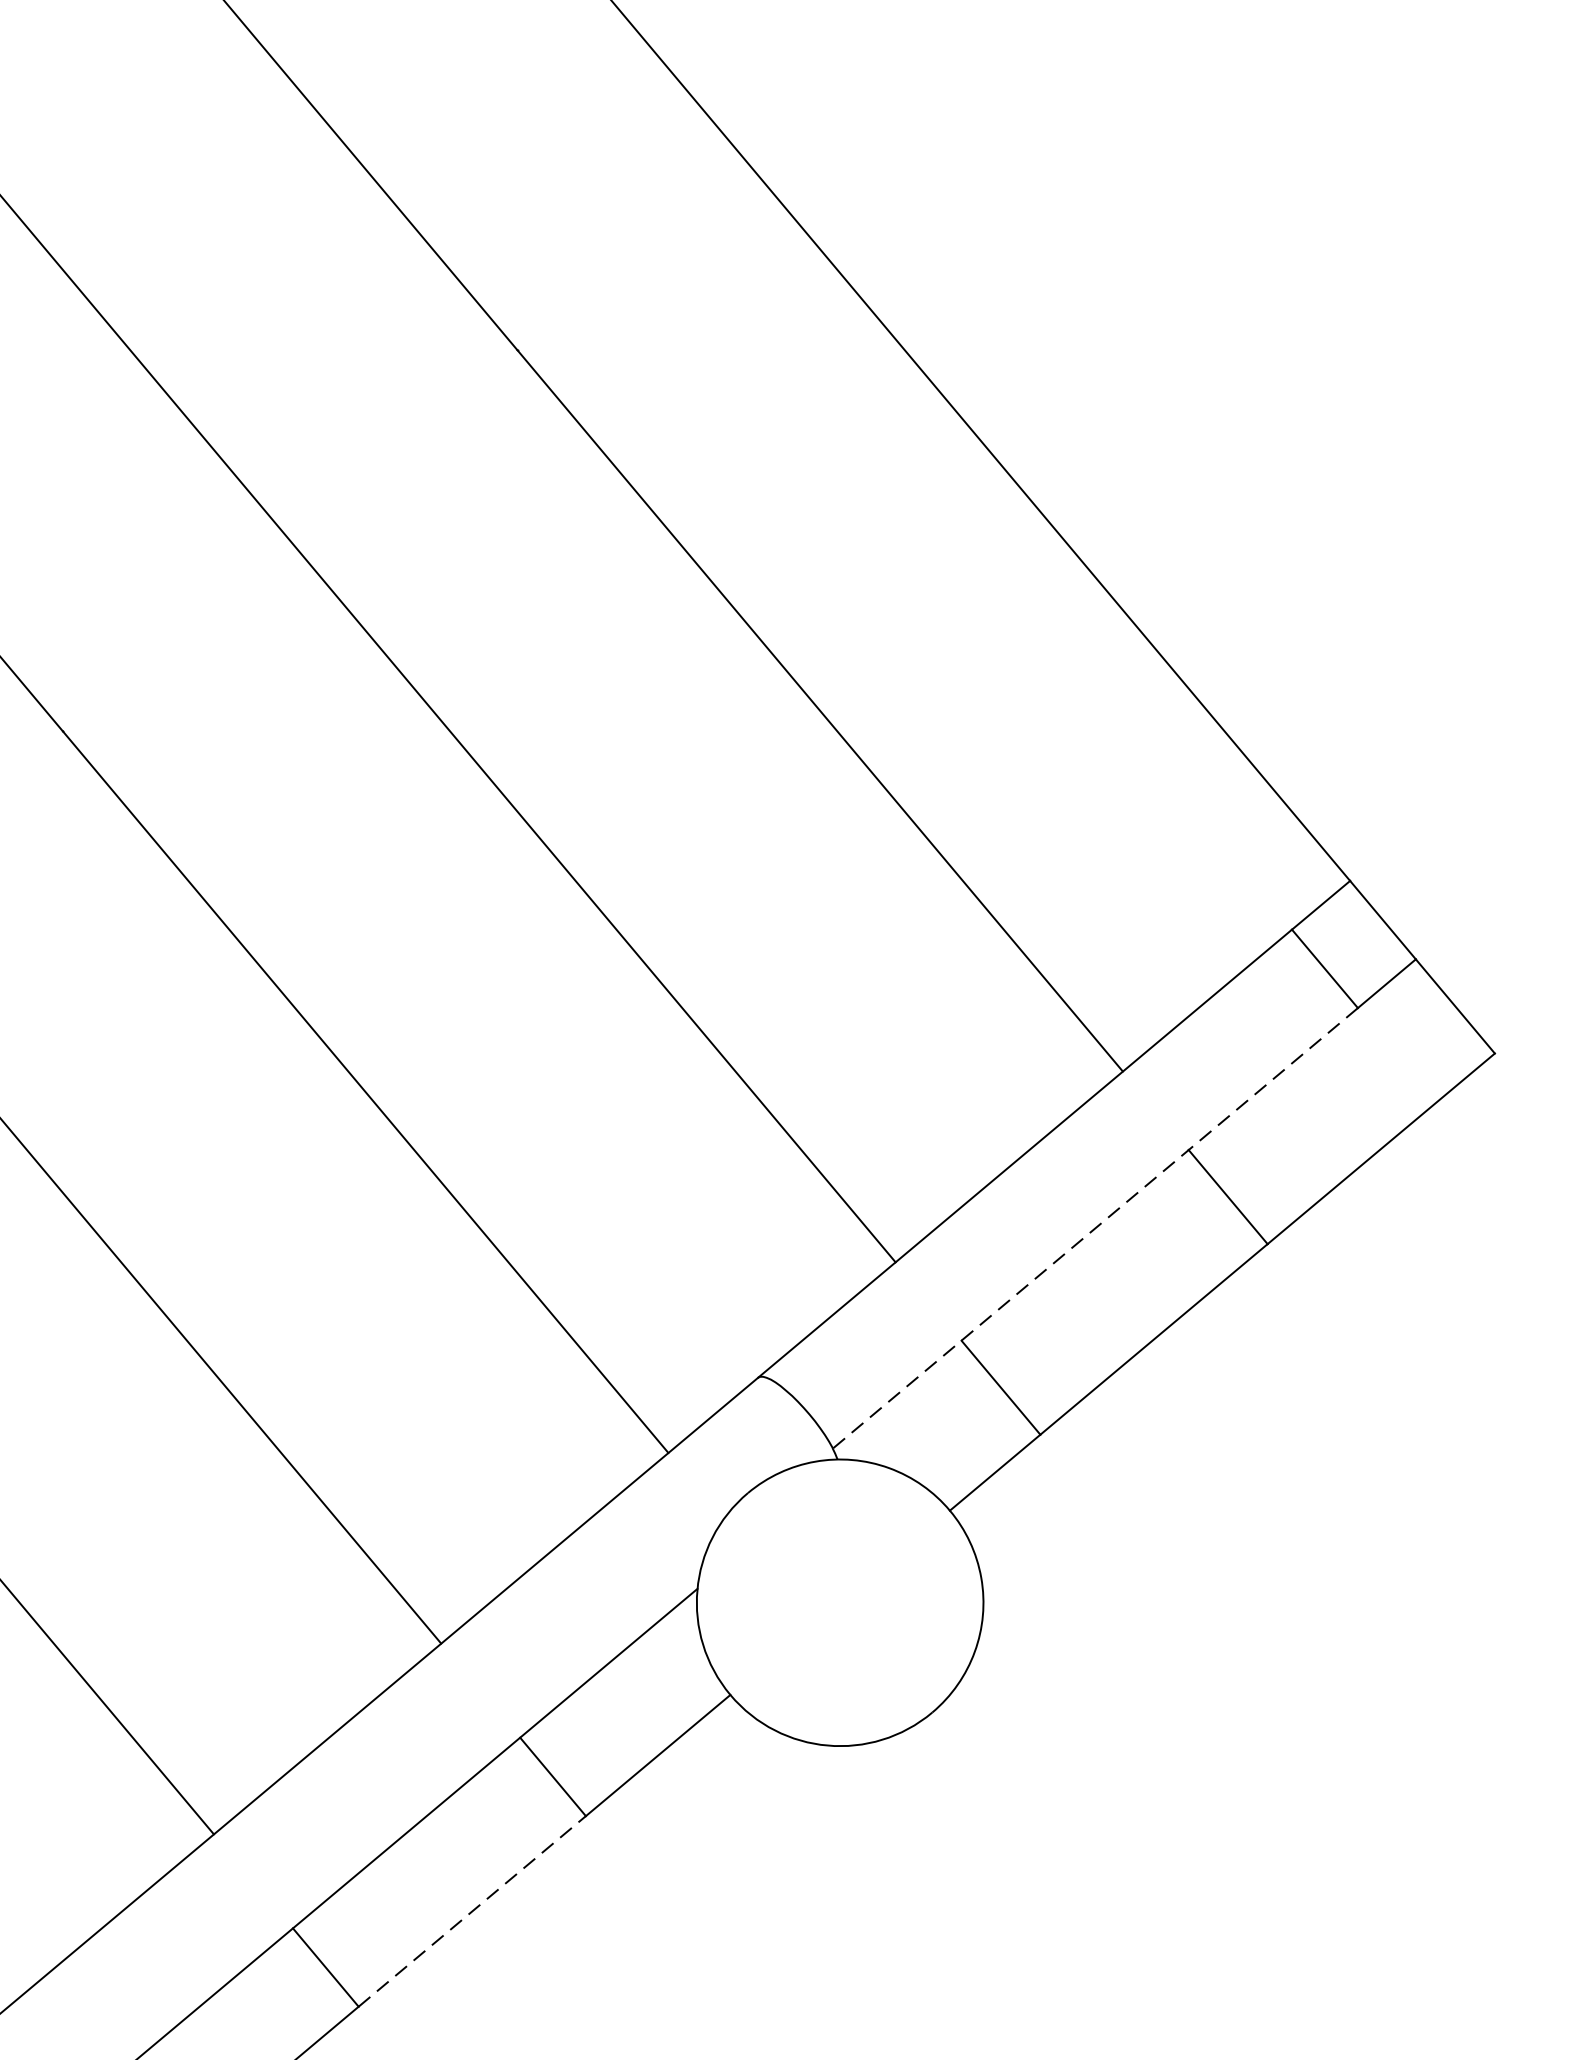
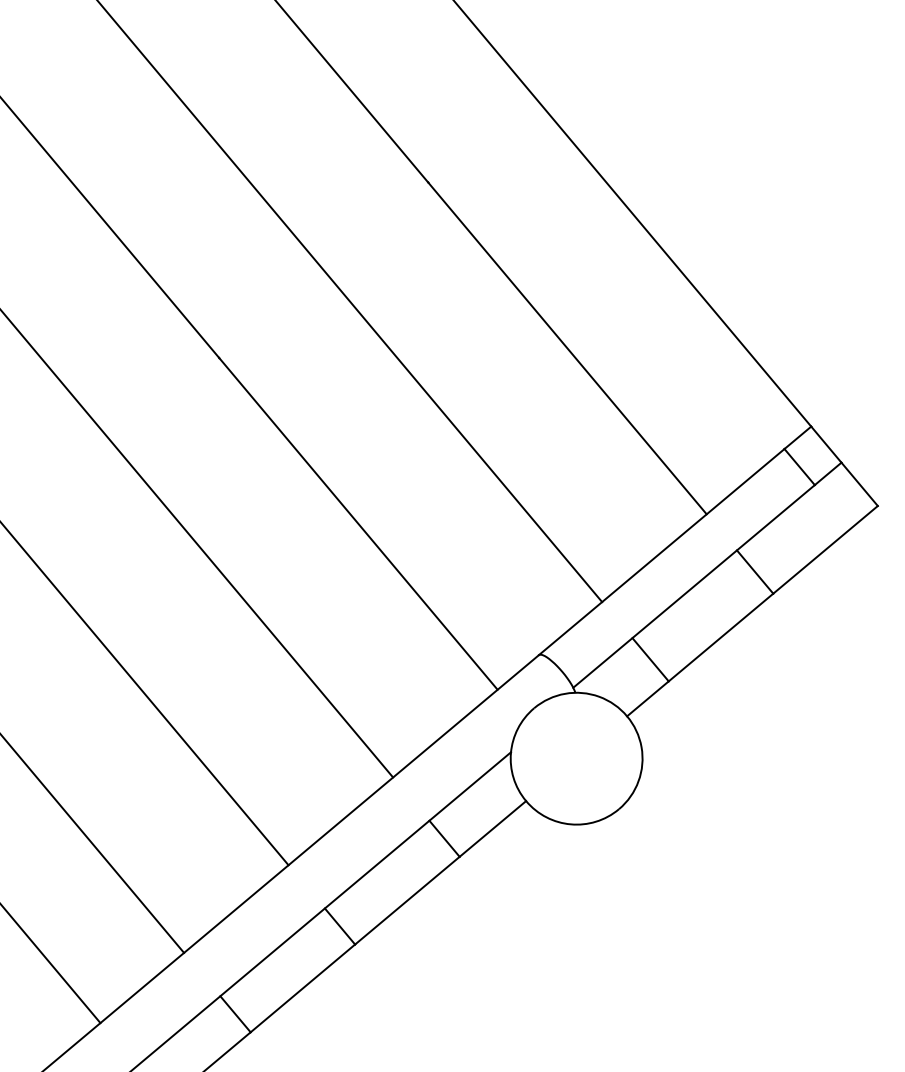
line: (1096, 1228) -> (694, 586), dashed -> solid
line: (472, 1911) -> (407, 900), dashed -> solid

